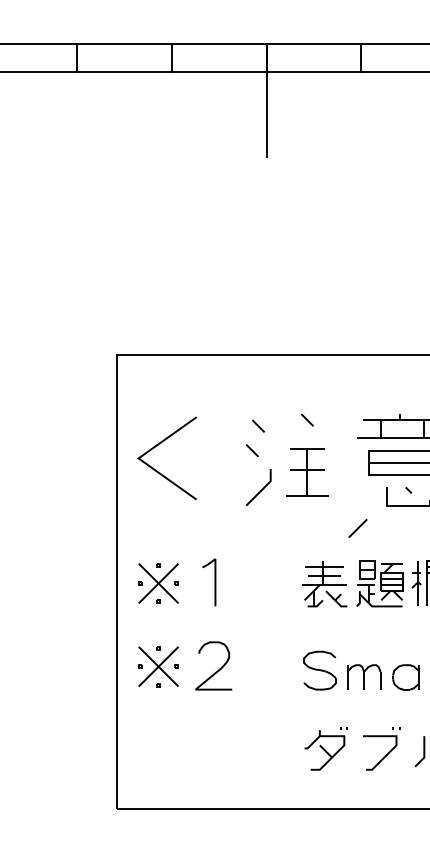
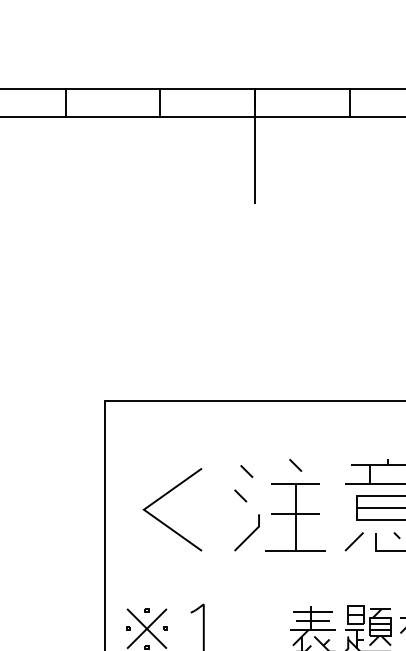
line: (157, 446) -> (162, 497), moved
part: (307, 471) -> (295, 516), size x1.43
line: (357, 528) -> (353, 541), moved

